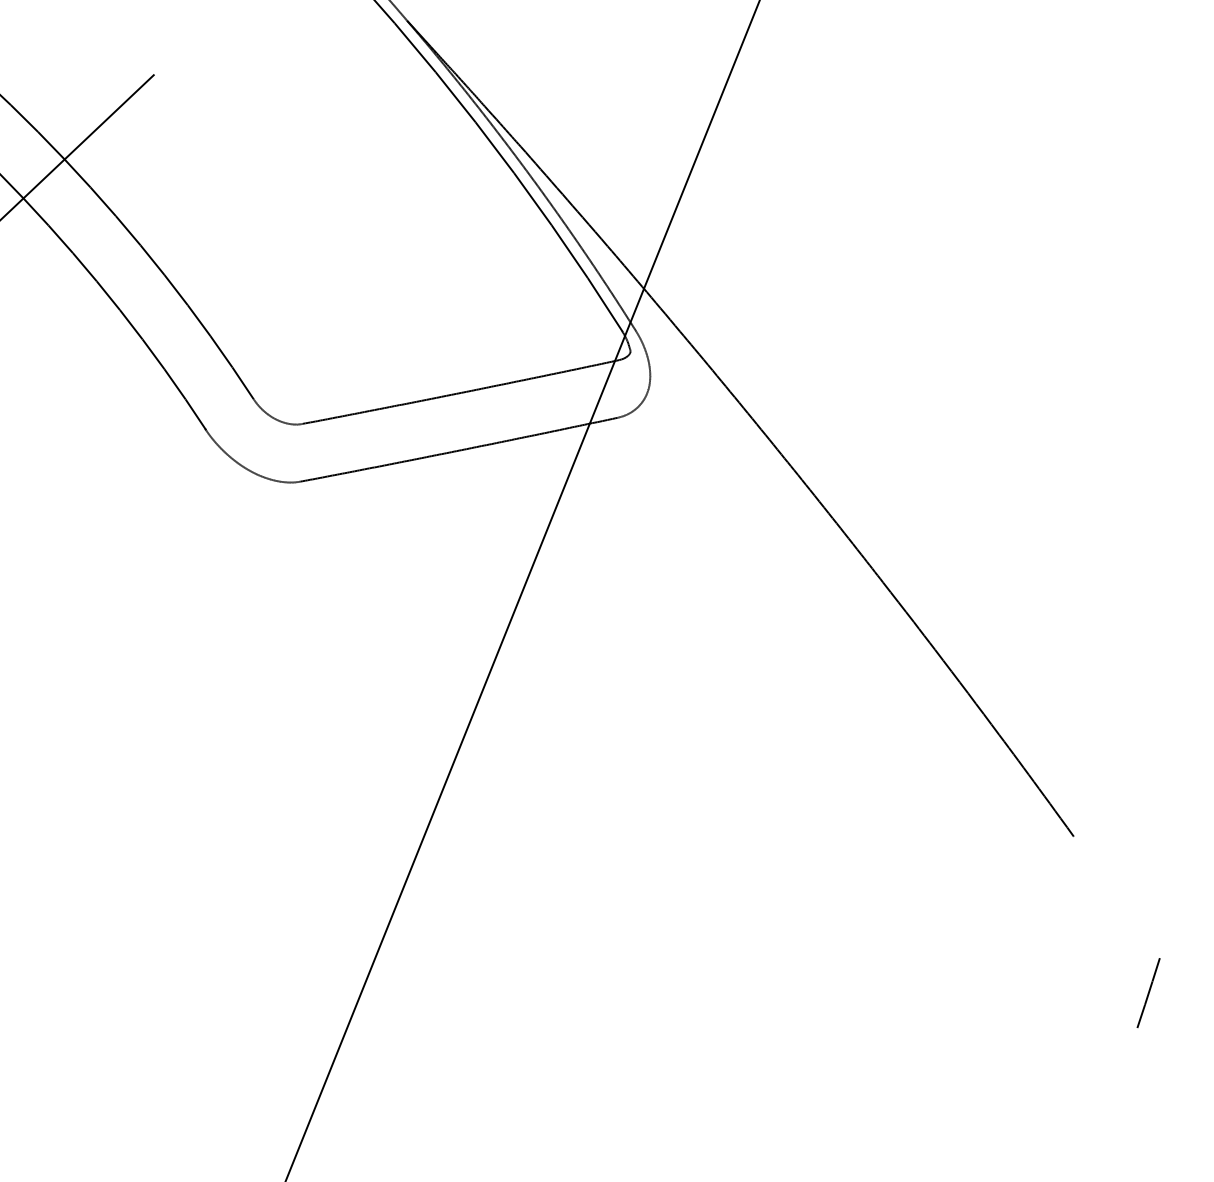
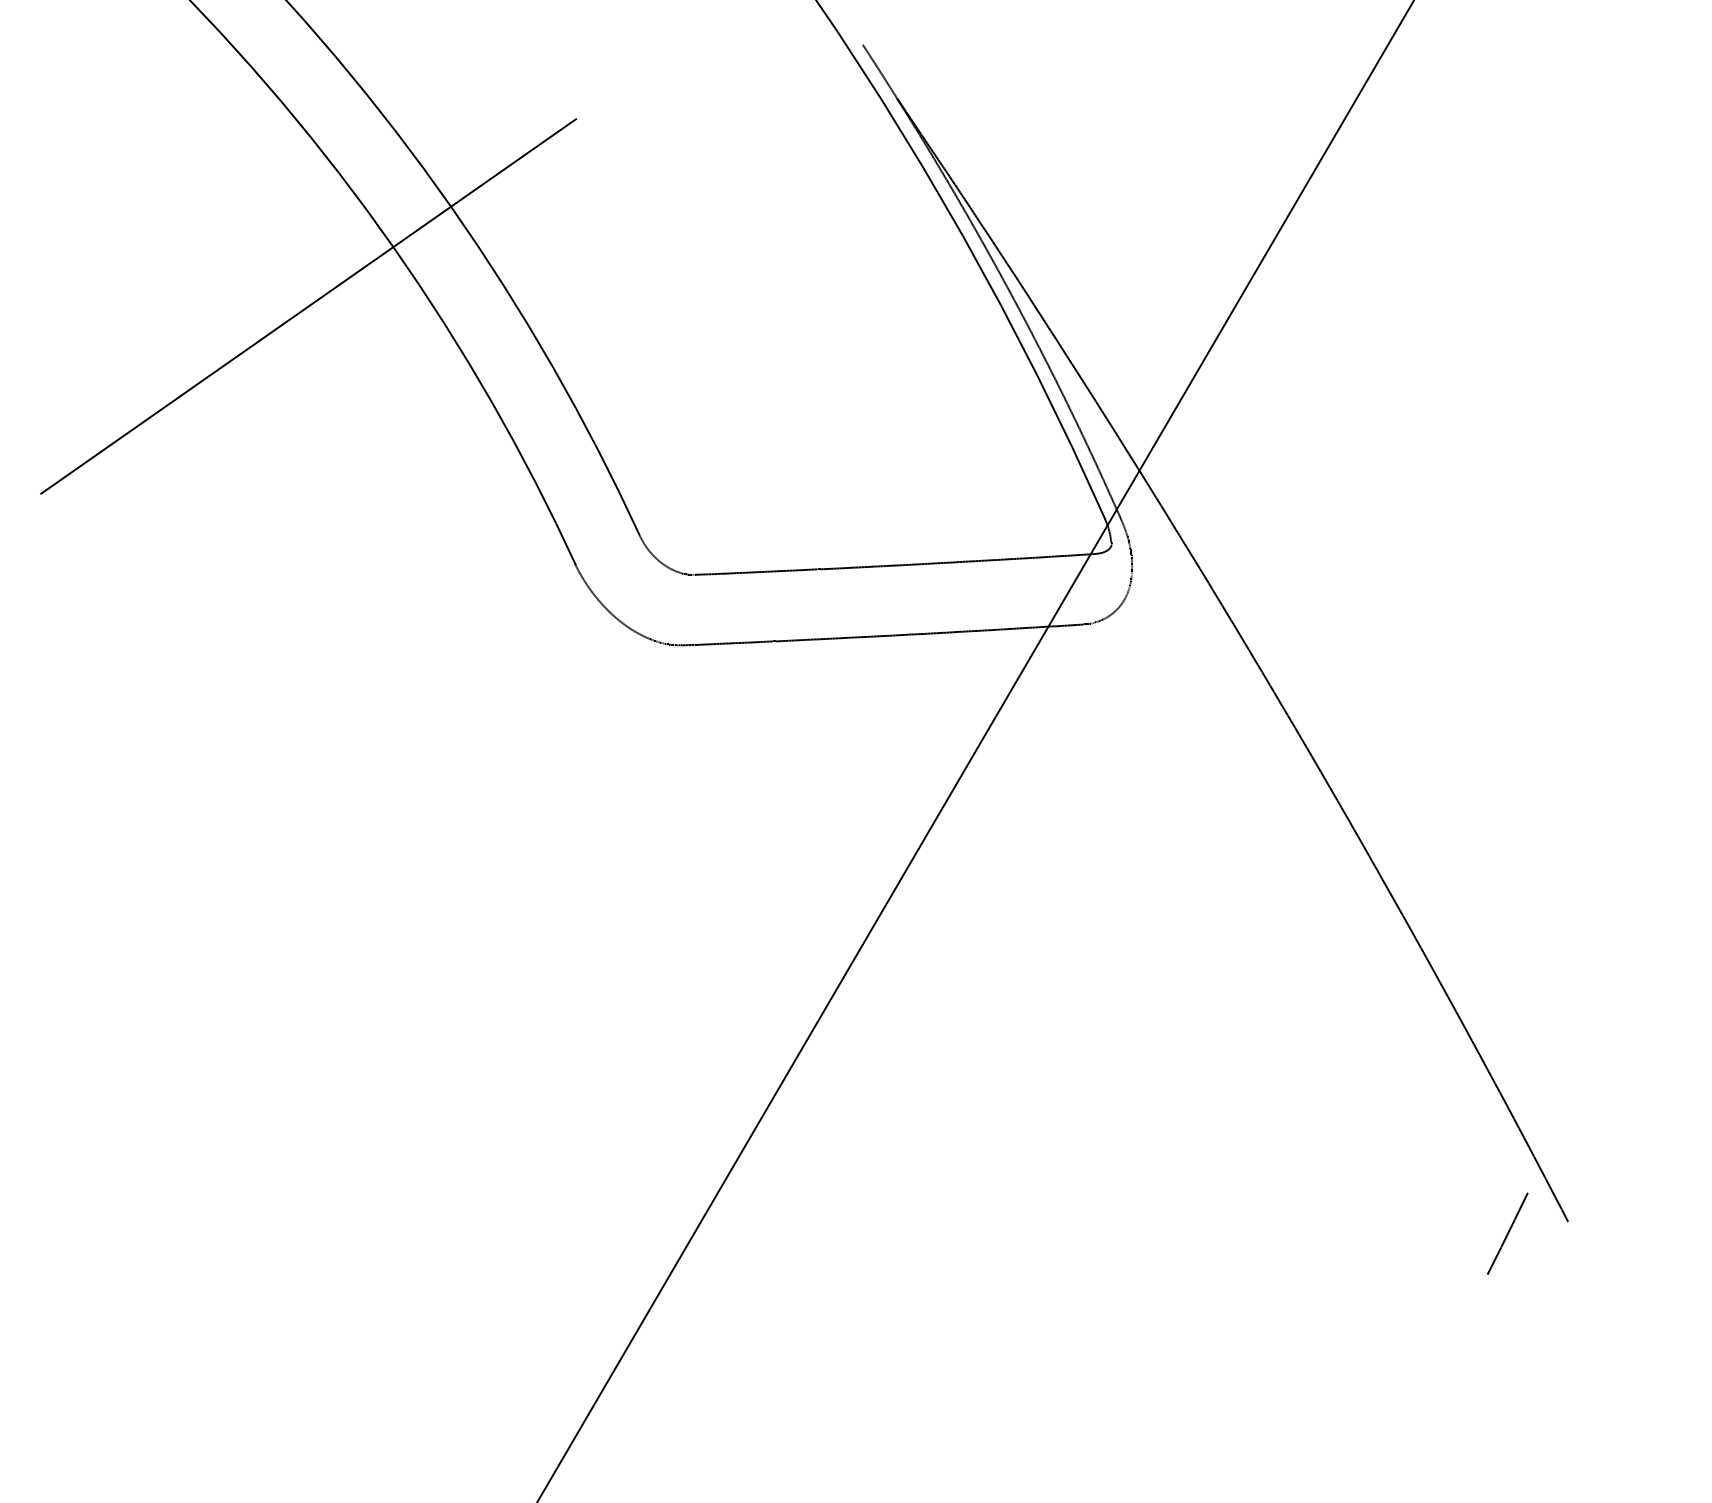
line: (1148, 992) -> (1507, 1233), moved

